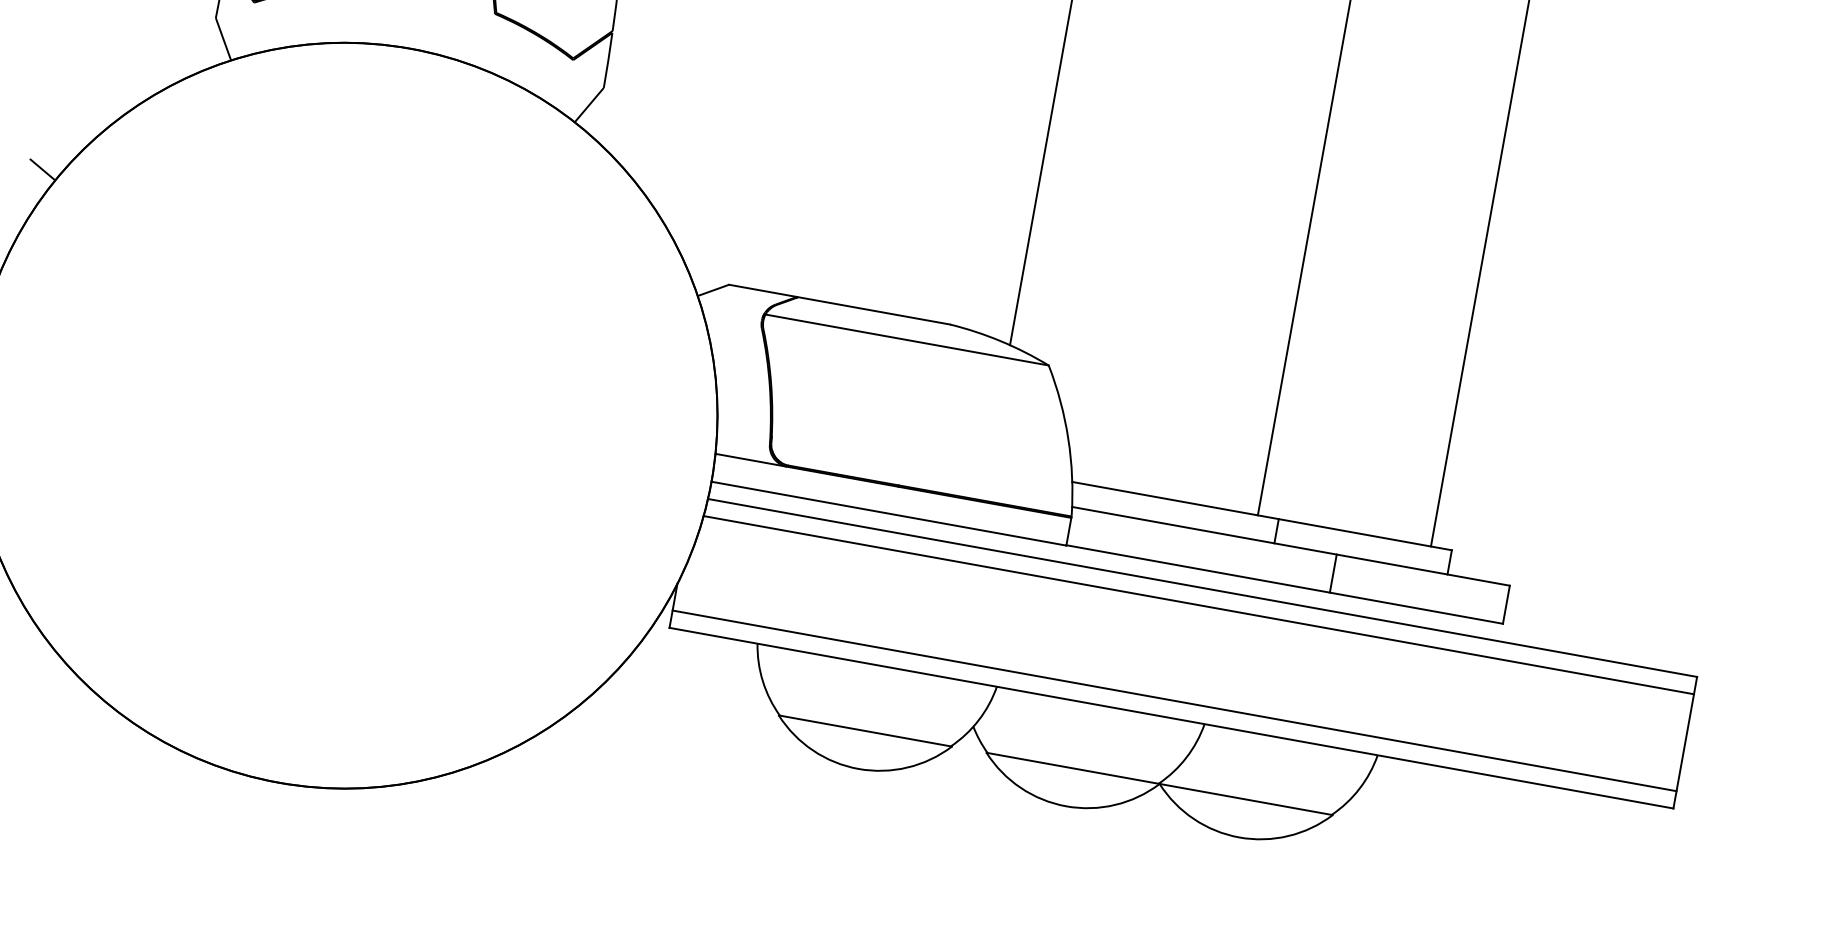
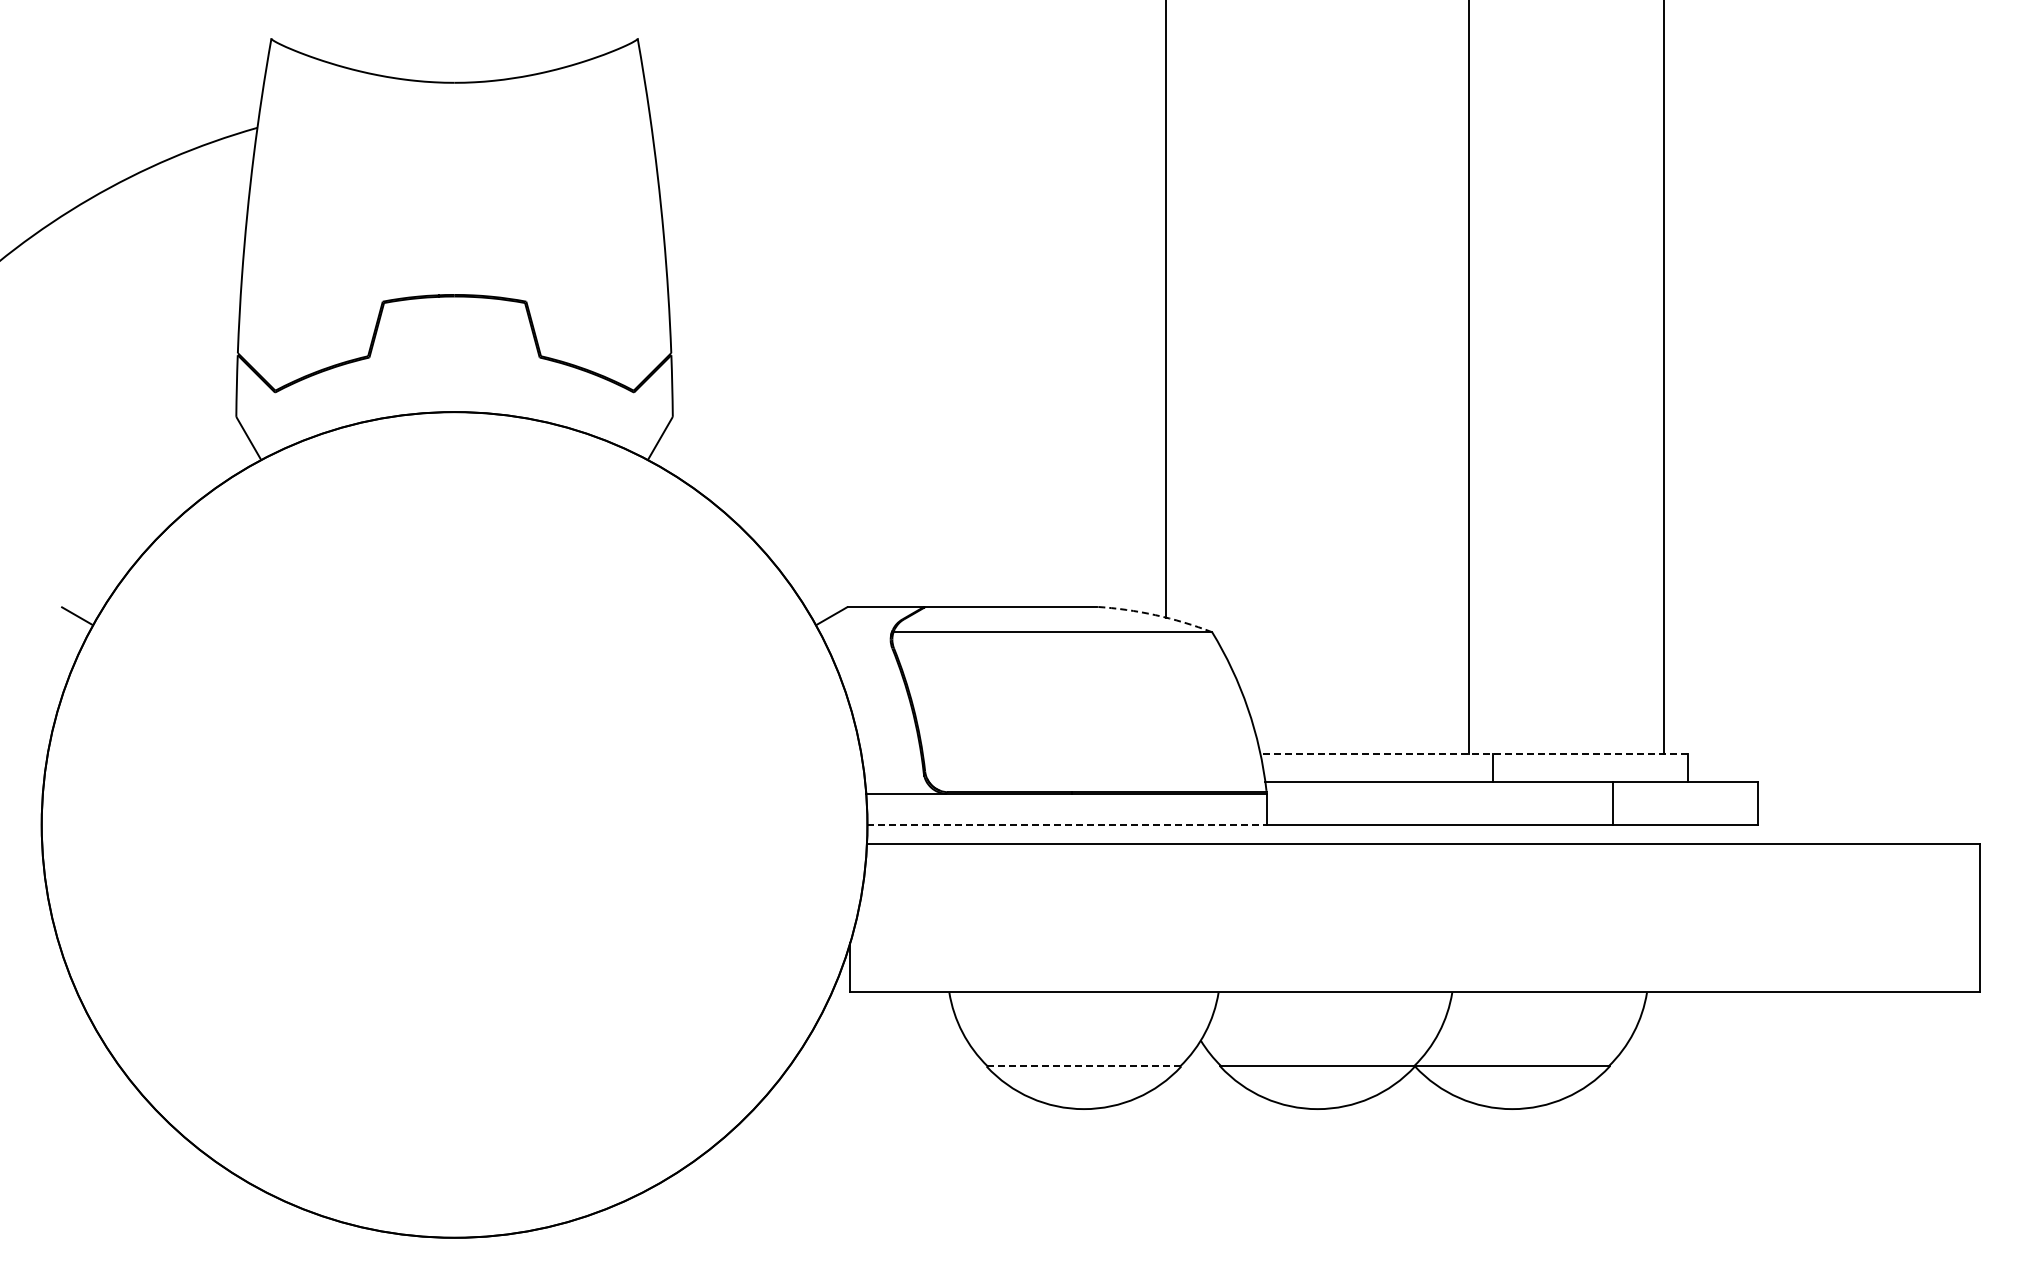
arc: (1001, 341) -> (1155, 615), solid -> dashed
line: (889, 513) -> (1067, 824), solid -> dashed
line: (1262, 516) -> (1474, 754), solid -> dashed
line: (1333, 573) -> (1613, 802), moved
line: (1198, 604) -> (1422, 863), removed
line: (1174, 700) -> (1414, 972), removed
line: (865, 731) -> (1084, 1066), solid -> dashed

